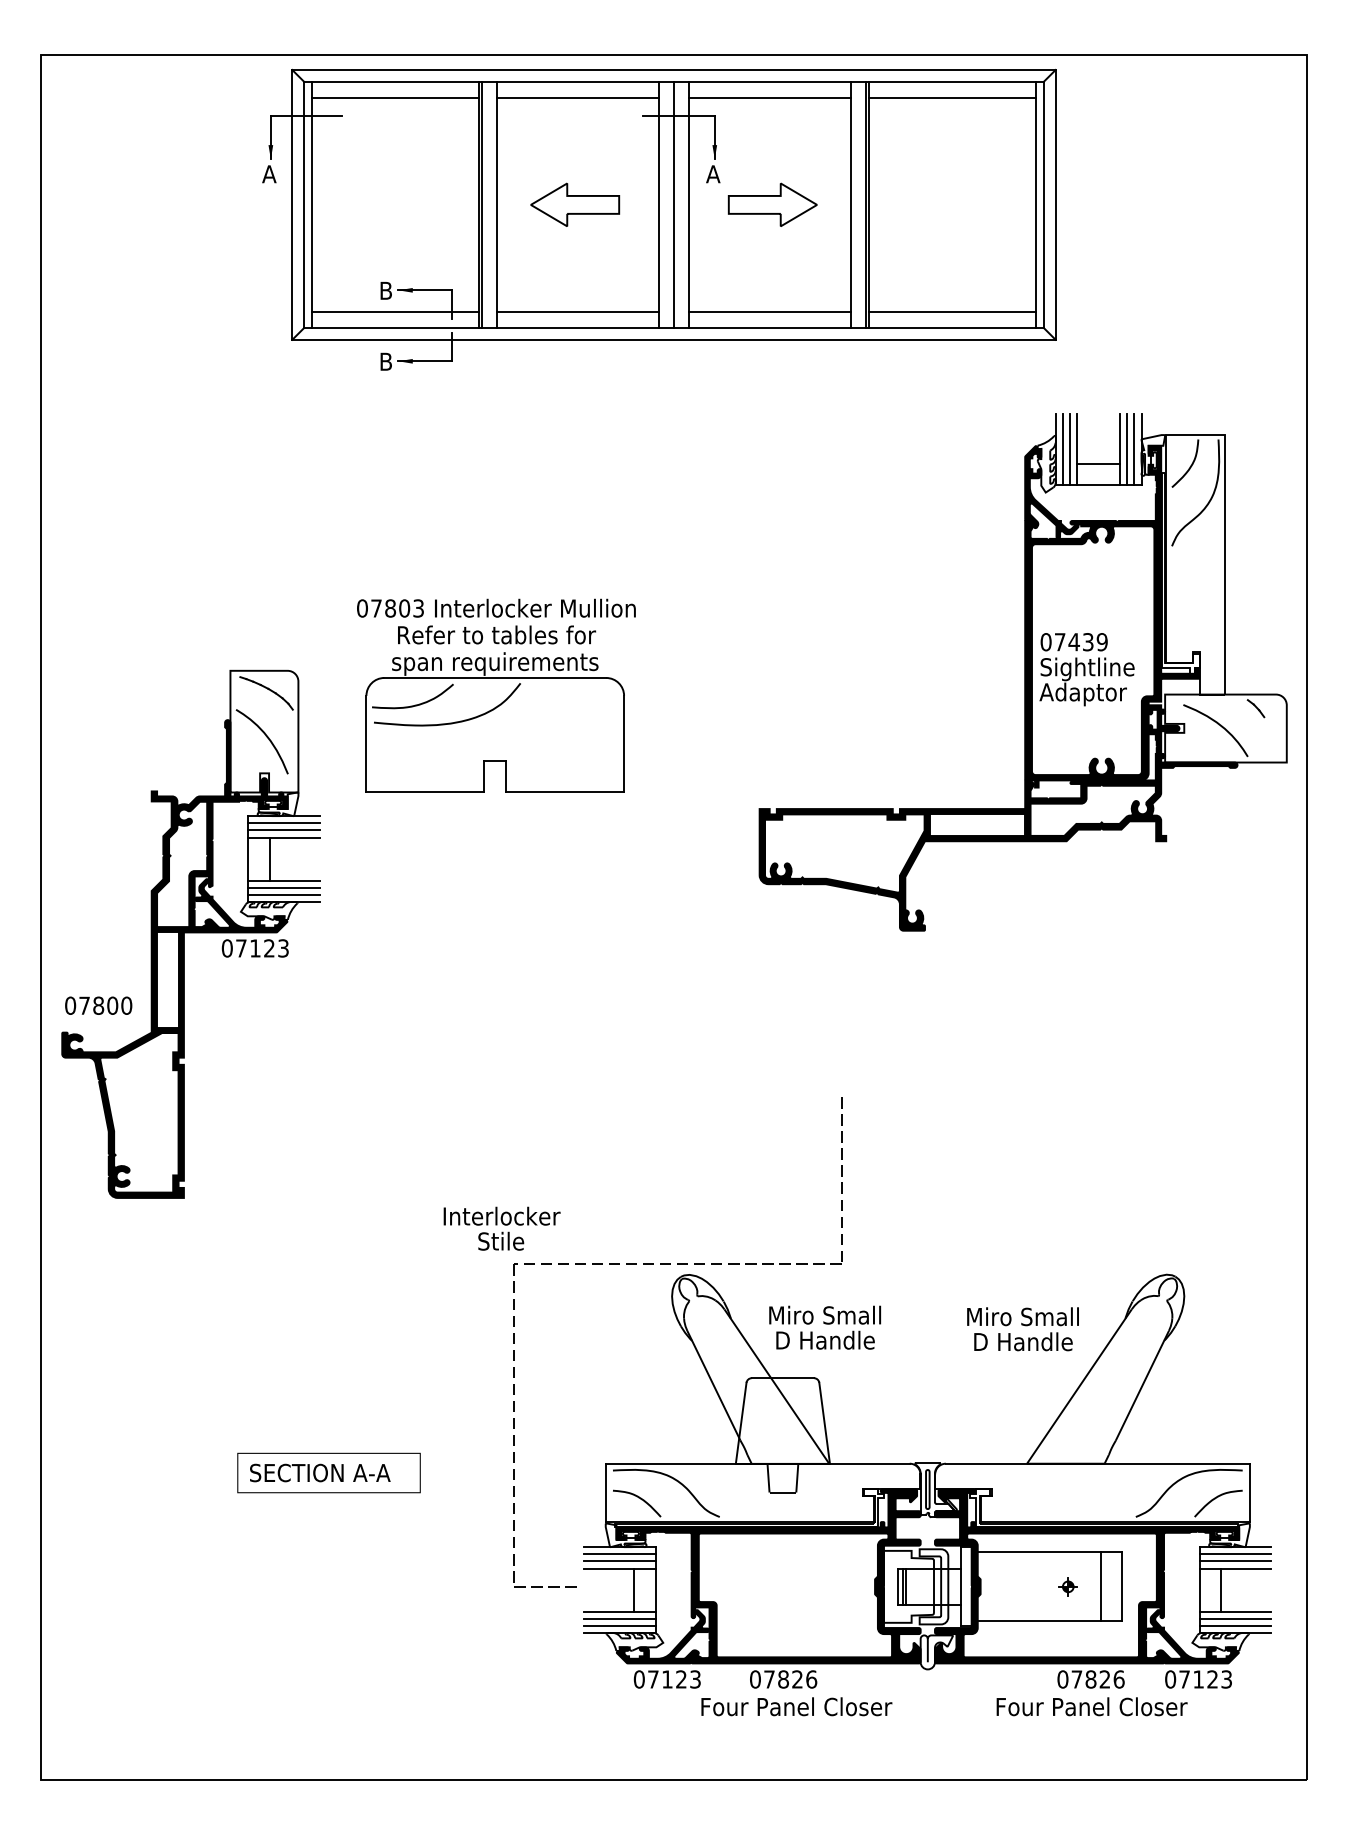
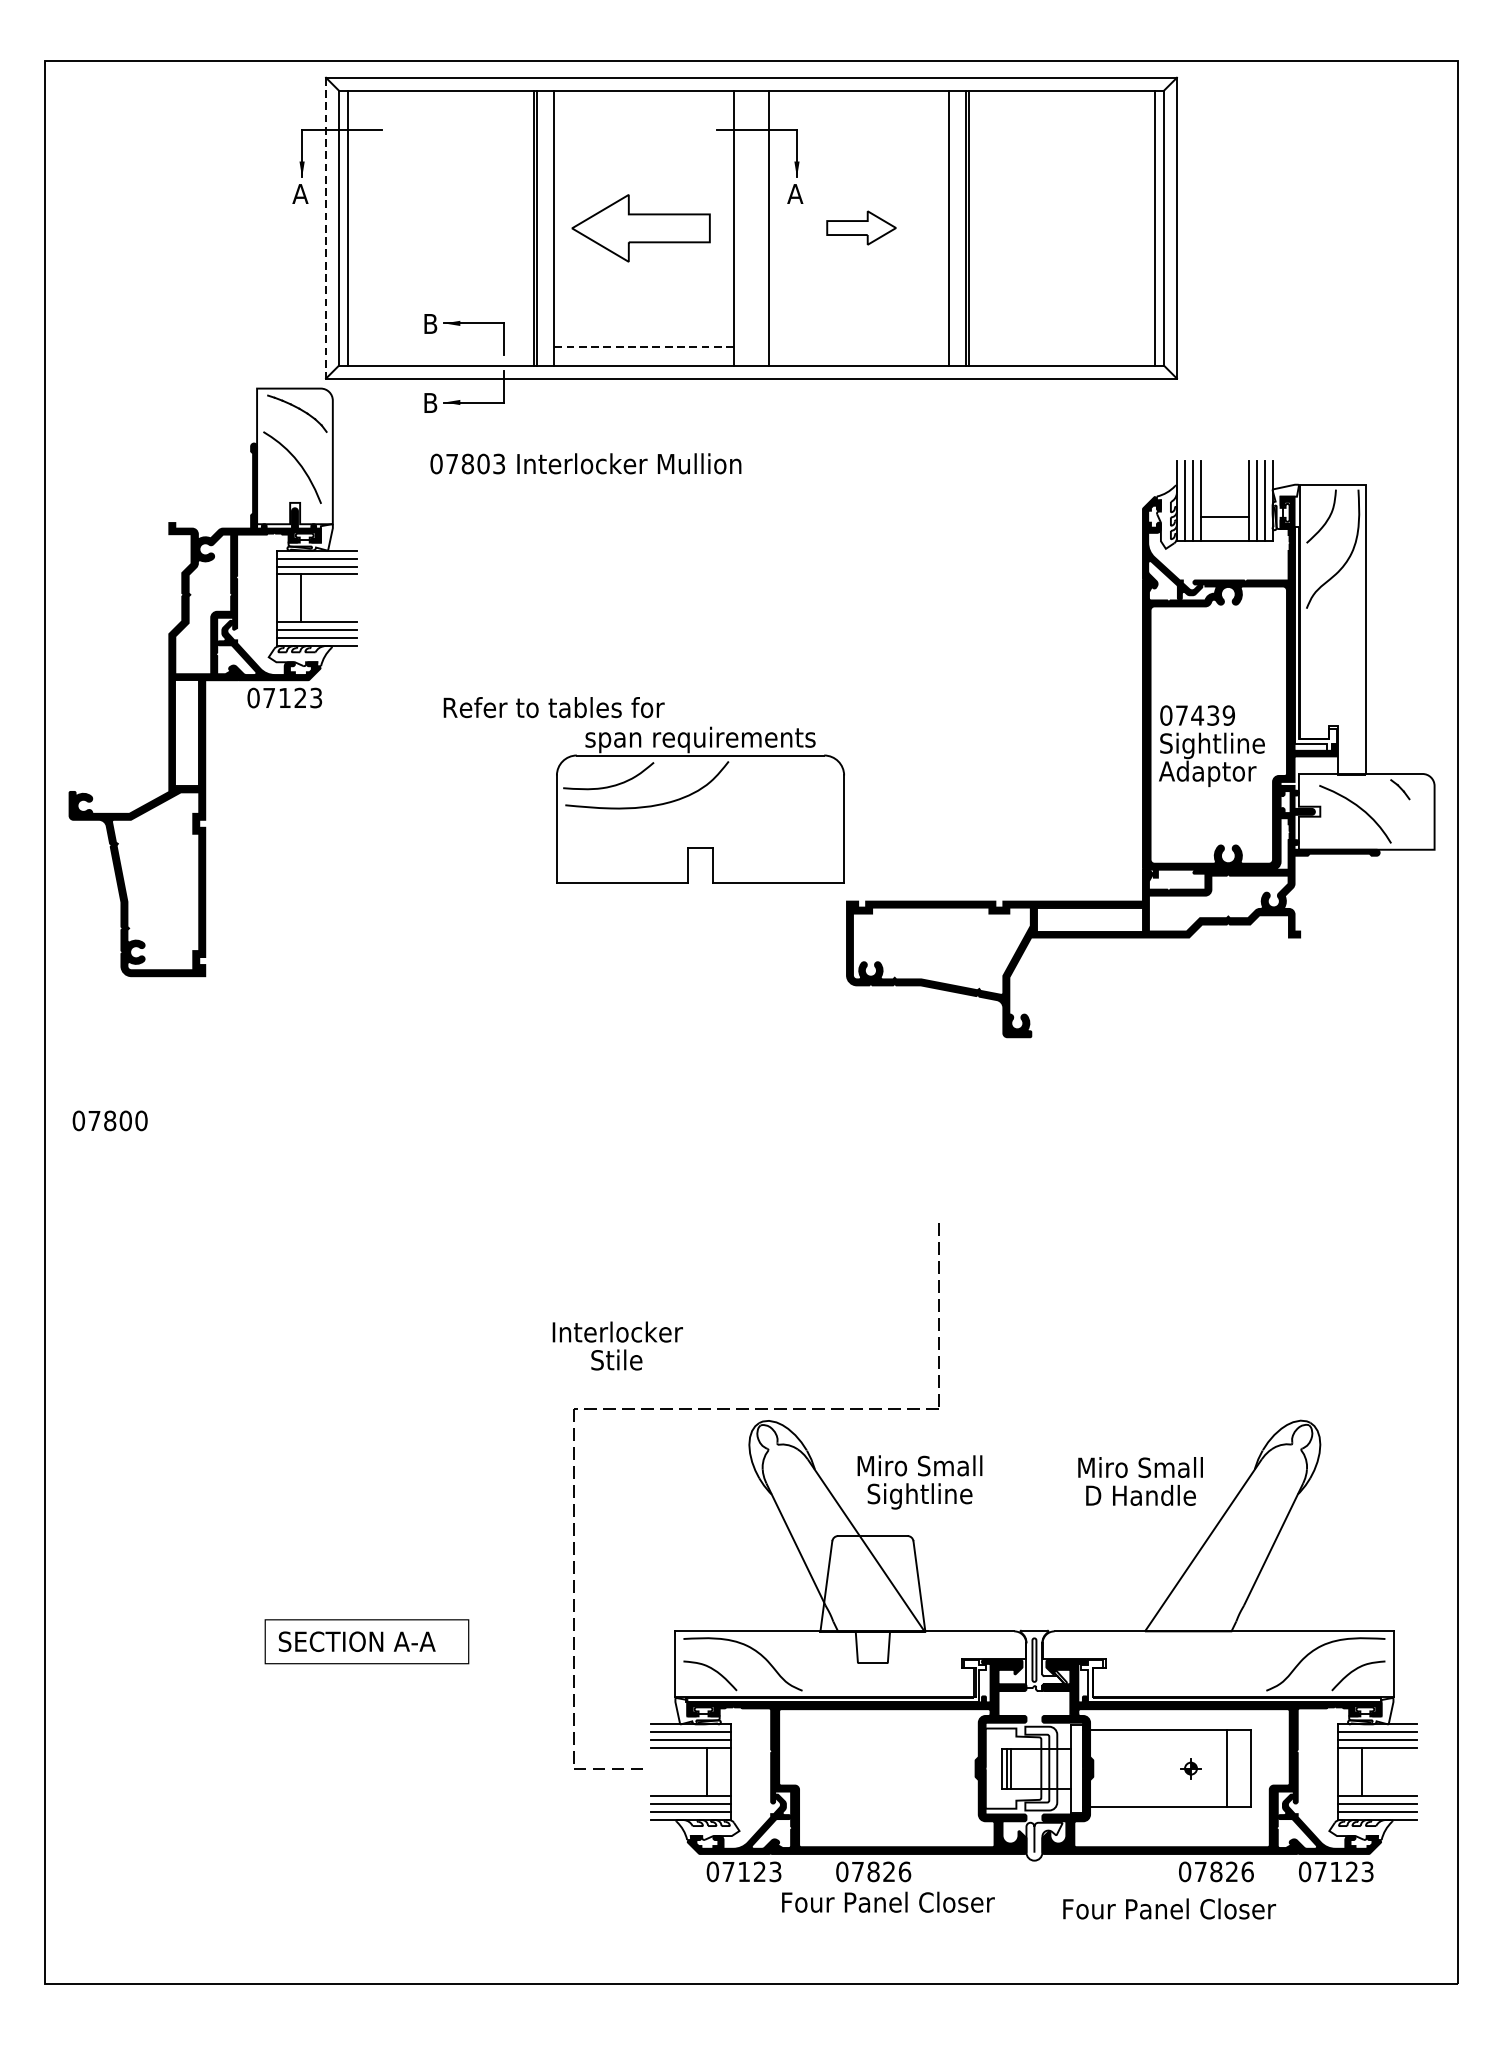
line: (394, 98) -> (439, 109), removed
line: (577, 98) -> (643, 109), removed
line: (769, 98) -> (857, 109), removed
line: (952, 98) -> (1061, 109), removed
line: (292, 204) -> (326, 227), solid -> dashed
part: (575, 204) -> (641, 227), size x1.4
line: (674, 204) -> (752, 227), removed
part: (772, 204) -> (861, 227), size x0.7
line: (394, 311) -> (439, 346), removed
line: (577, 311) -> (643, 346), solid -> dashed
line: (769, 311) -> (857, 346), removed
line: (952, 311) -> (1061, 346), removed
text: (496, 607) -> (585, 462), moved
part: (494, 722) -> (699, 805), moved
part: (190, 933) -> (212, 681), moved
text: (501, 1228) -> (617, 1345), moved
text: (825, 1342) -> (920, 1496), D Handle -> Sightline
text: (1091, 1706) -> (1168, 1908), moved

